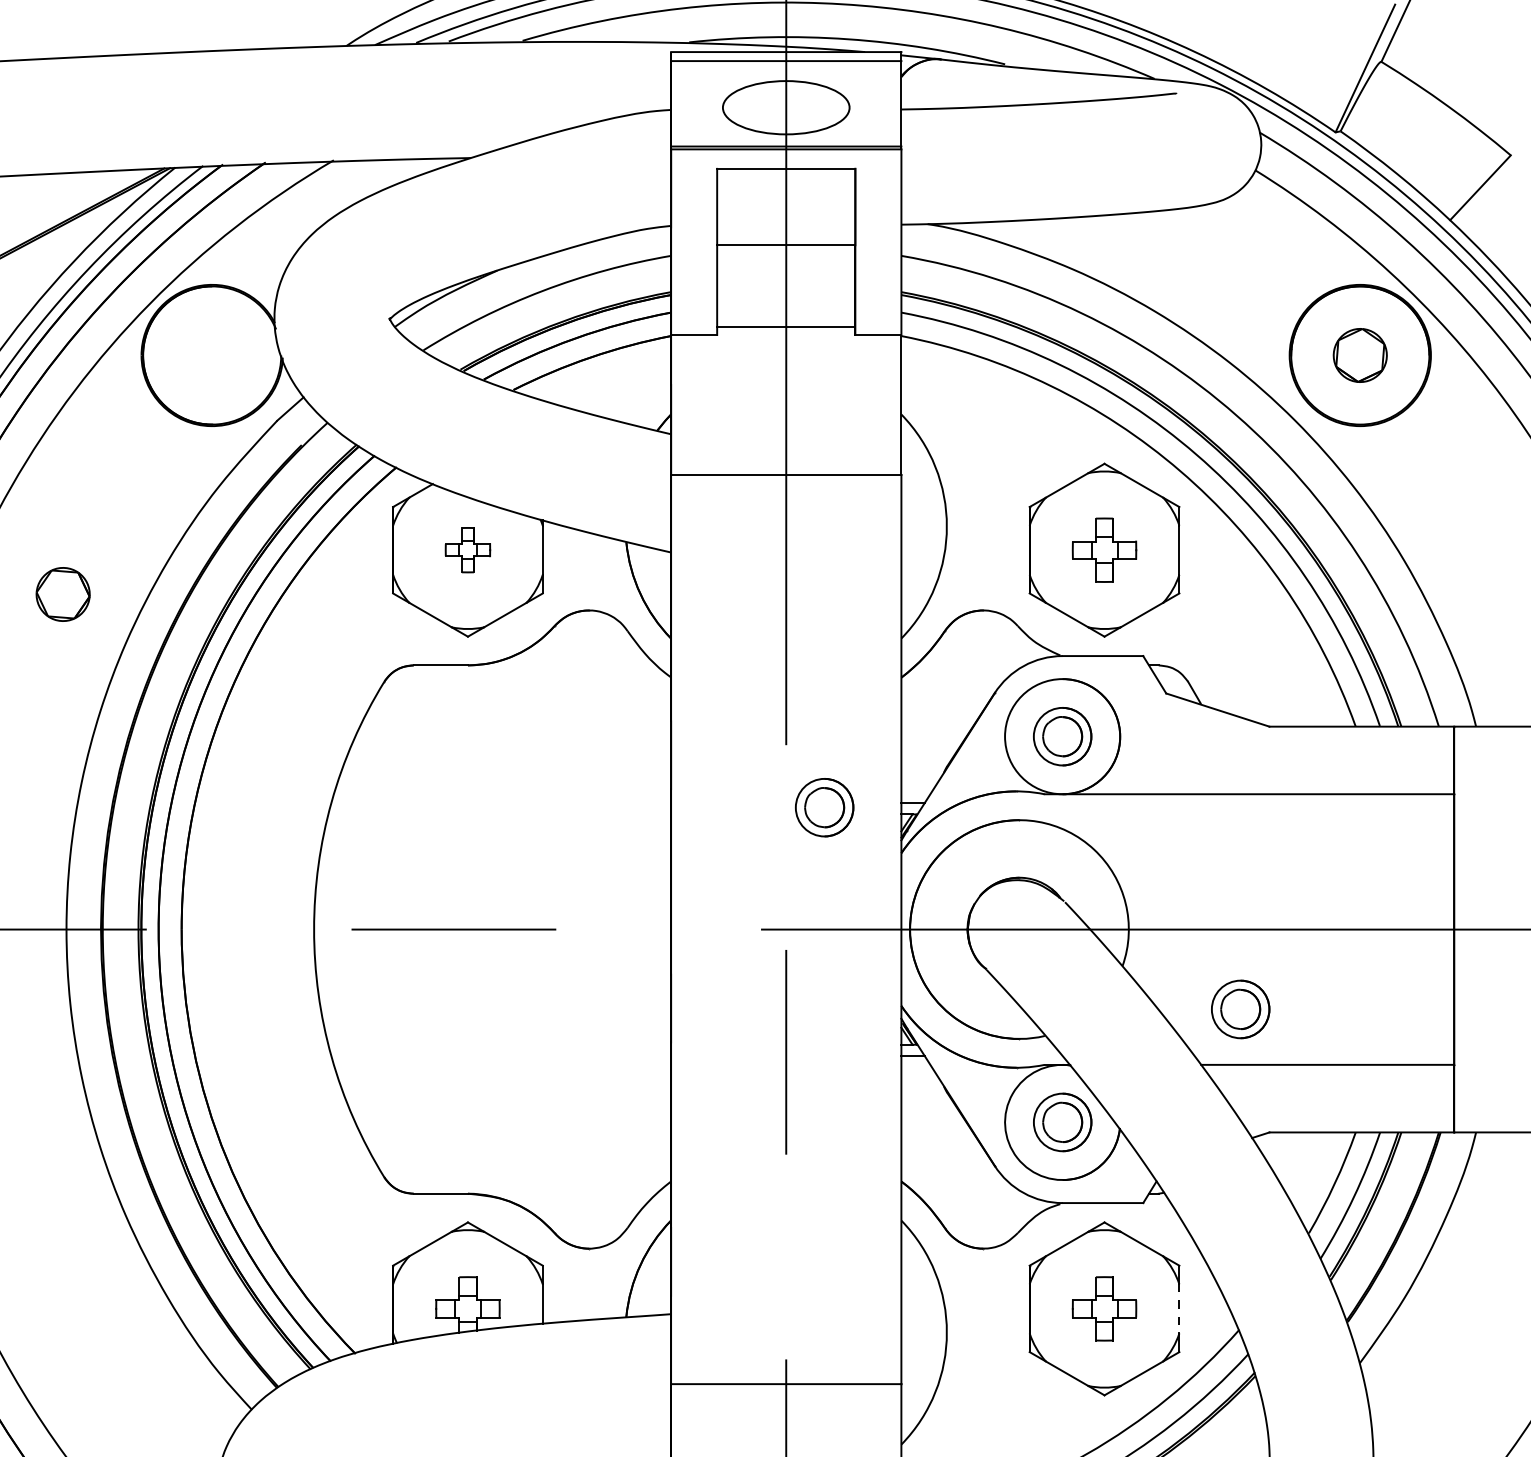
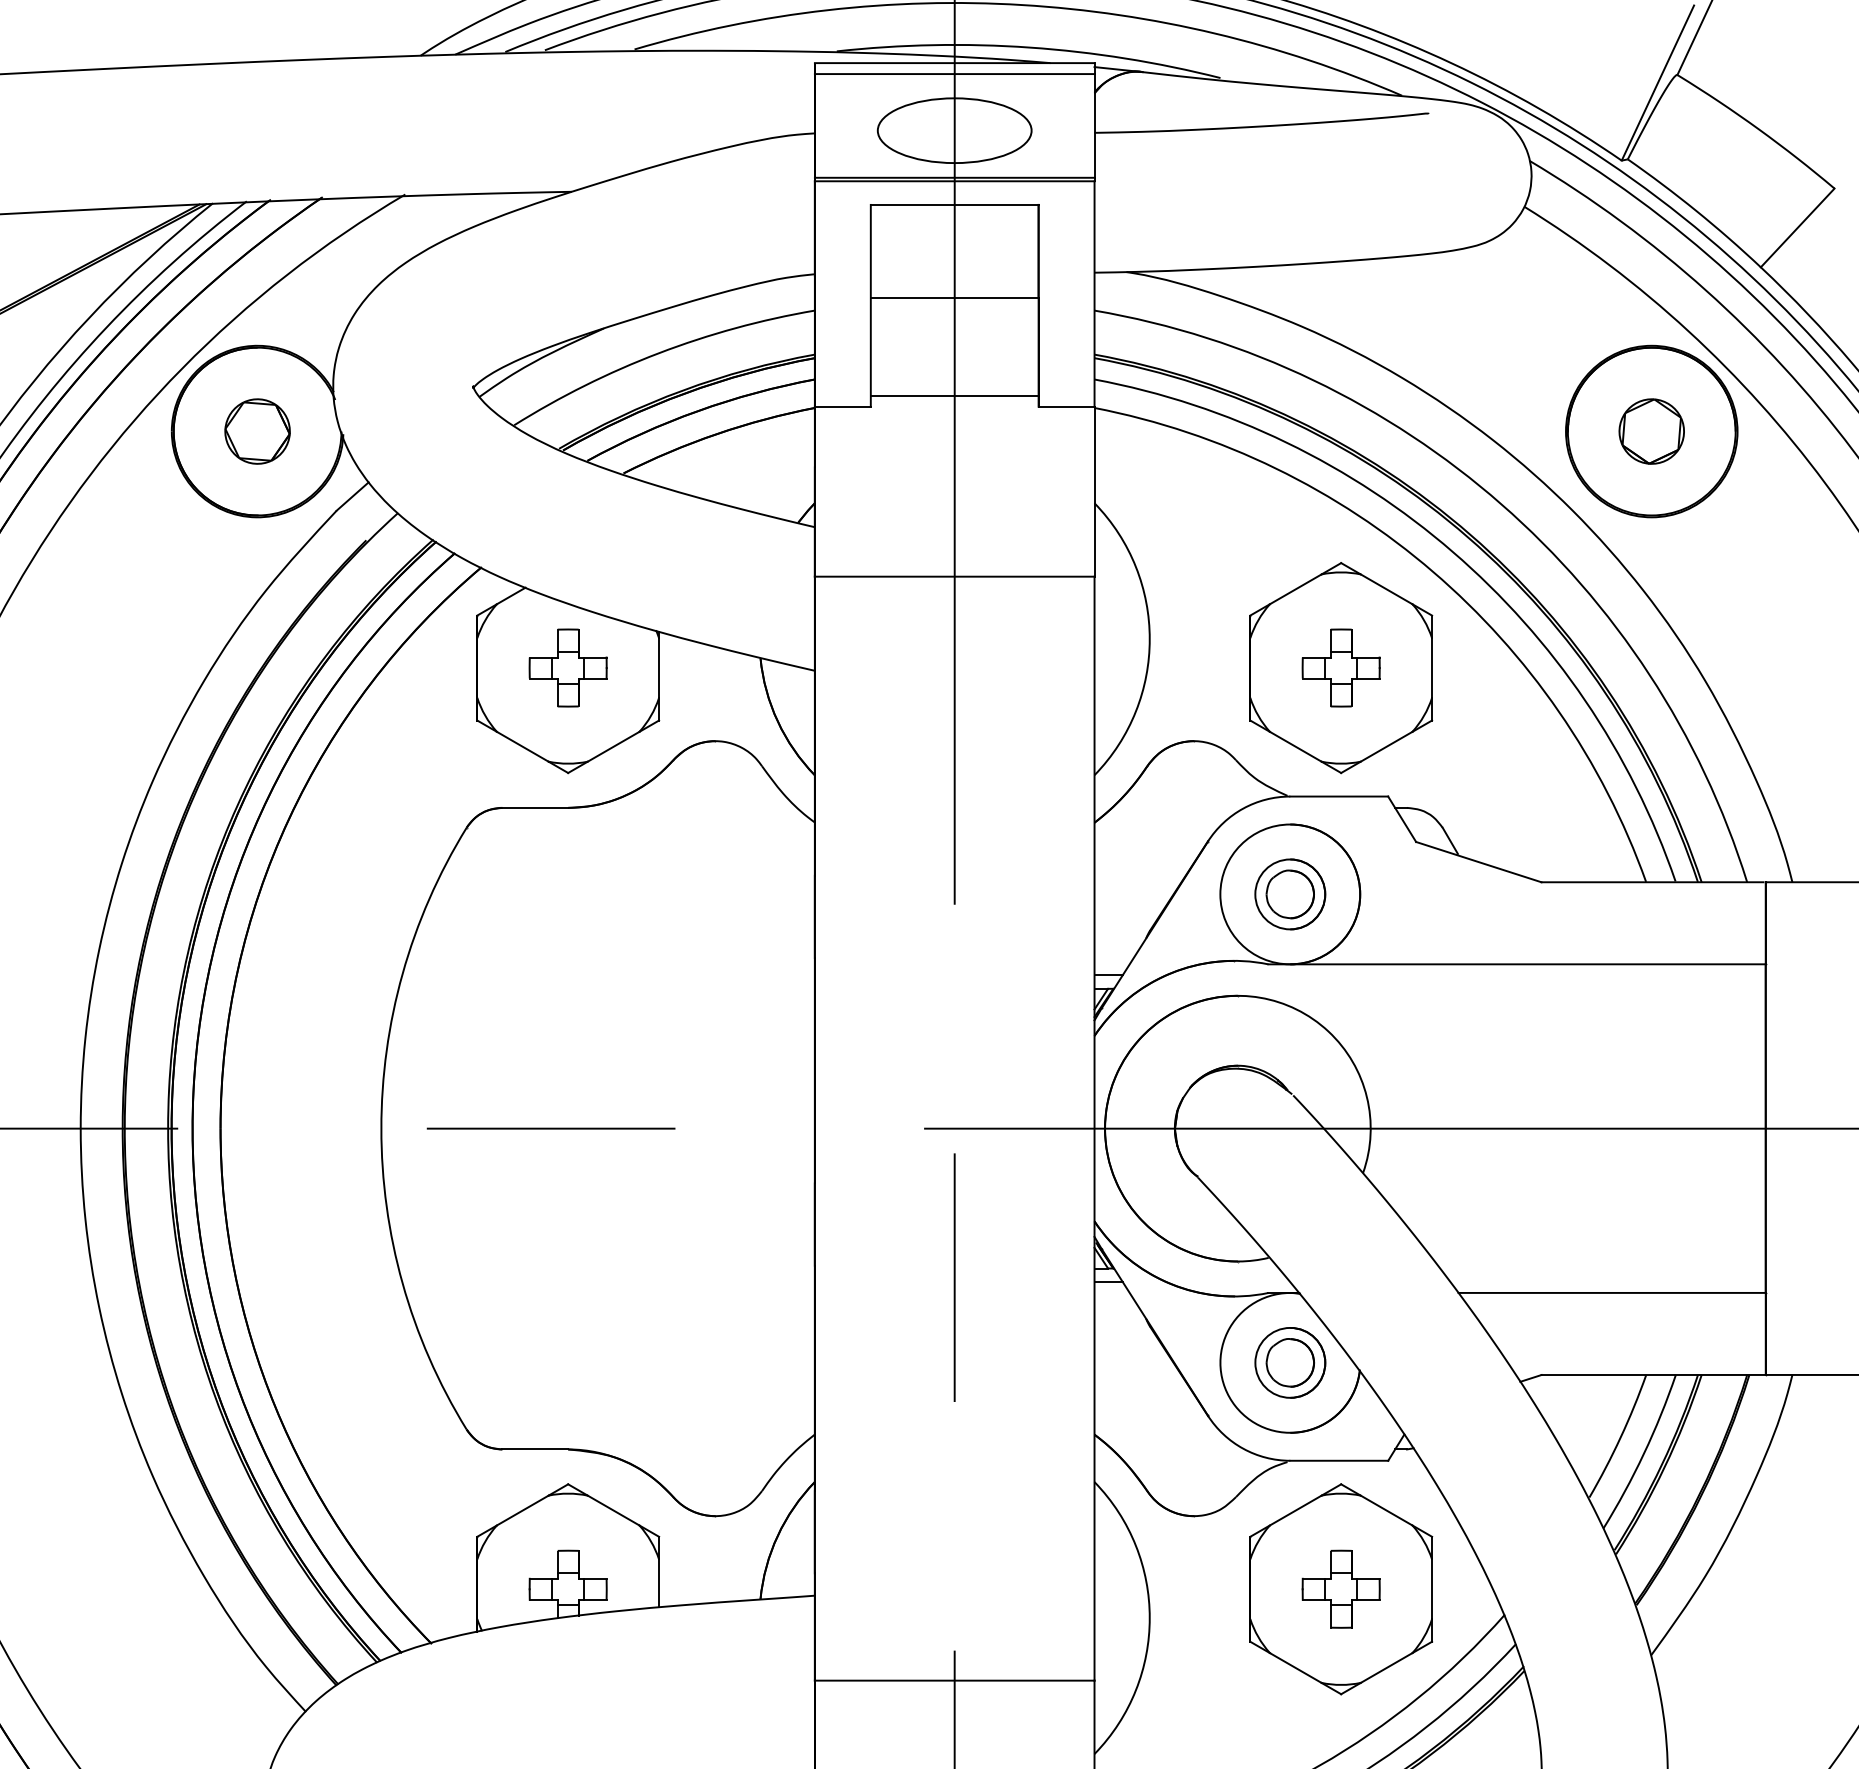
part: (467, 549) -> (567, 667), size x1.43
part: (62, 594) -> (256, 431), moved
part: (824, 807) -> (1001, 980), removed
part: (1240, 1009) -> (1506, 1225), removed
line: (1179, 1308) -> (1432, 1588), dashed -> solid

